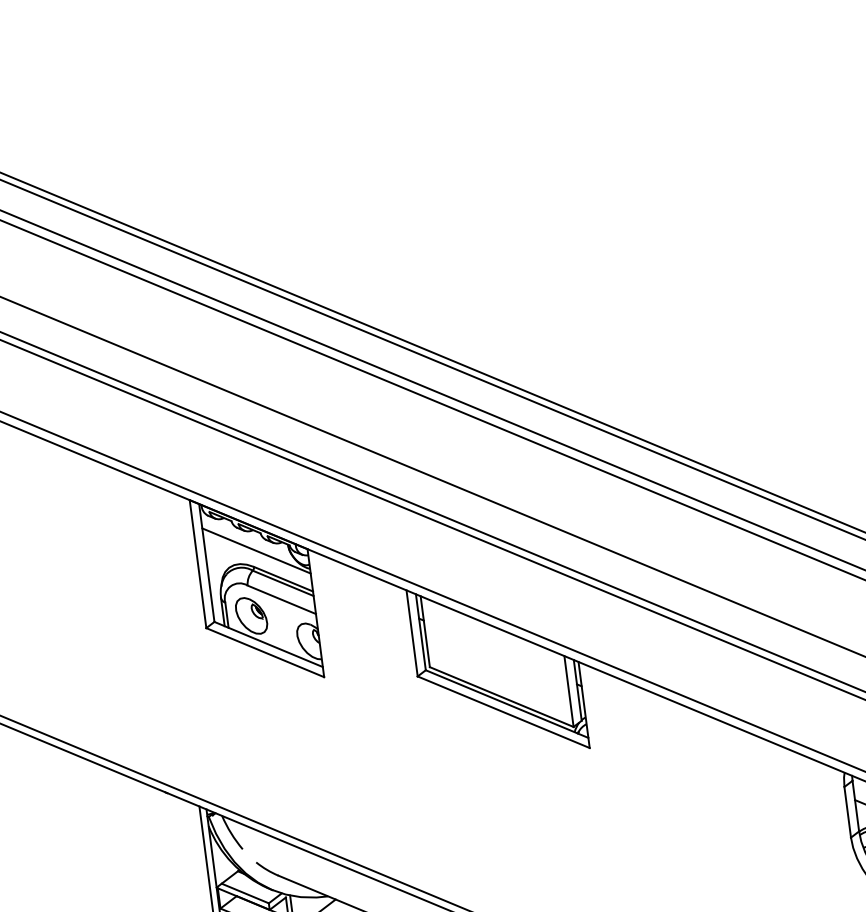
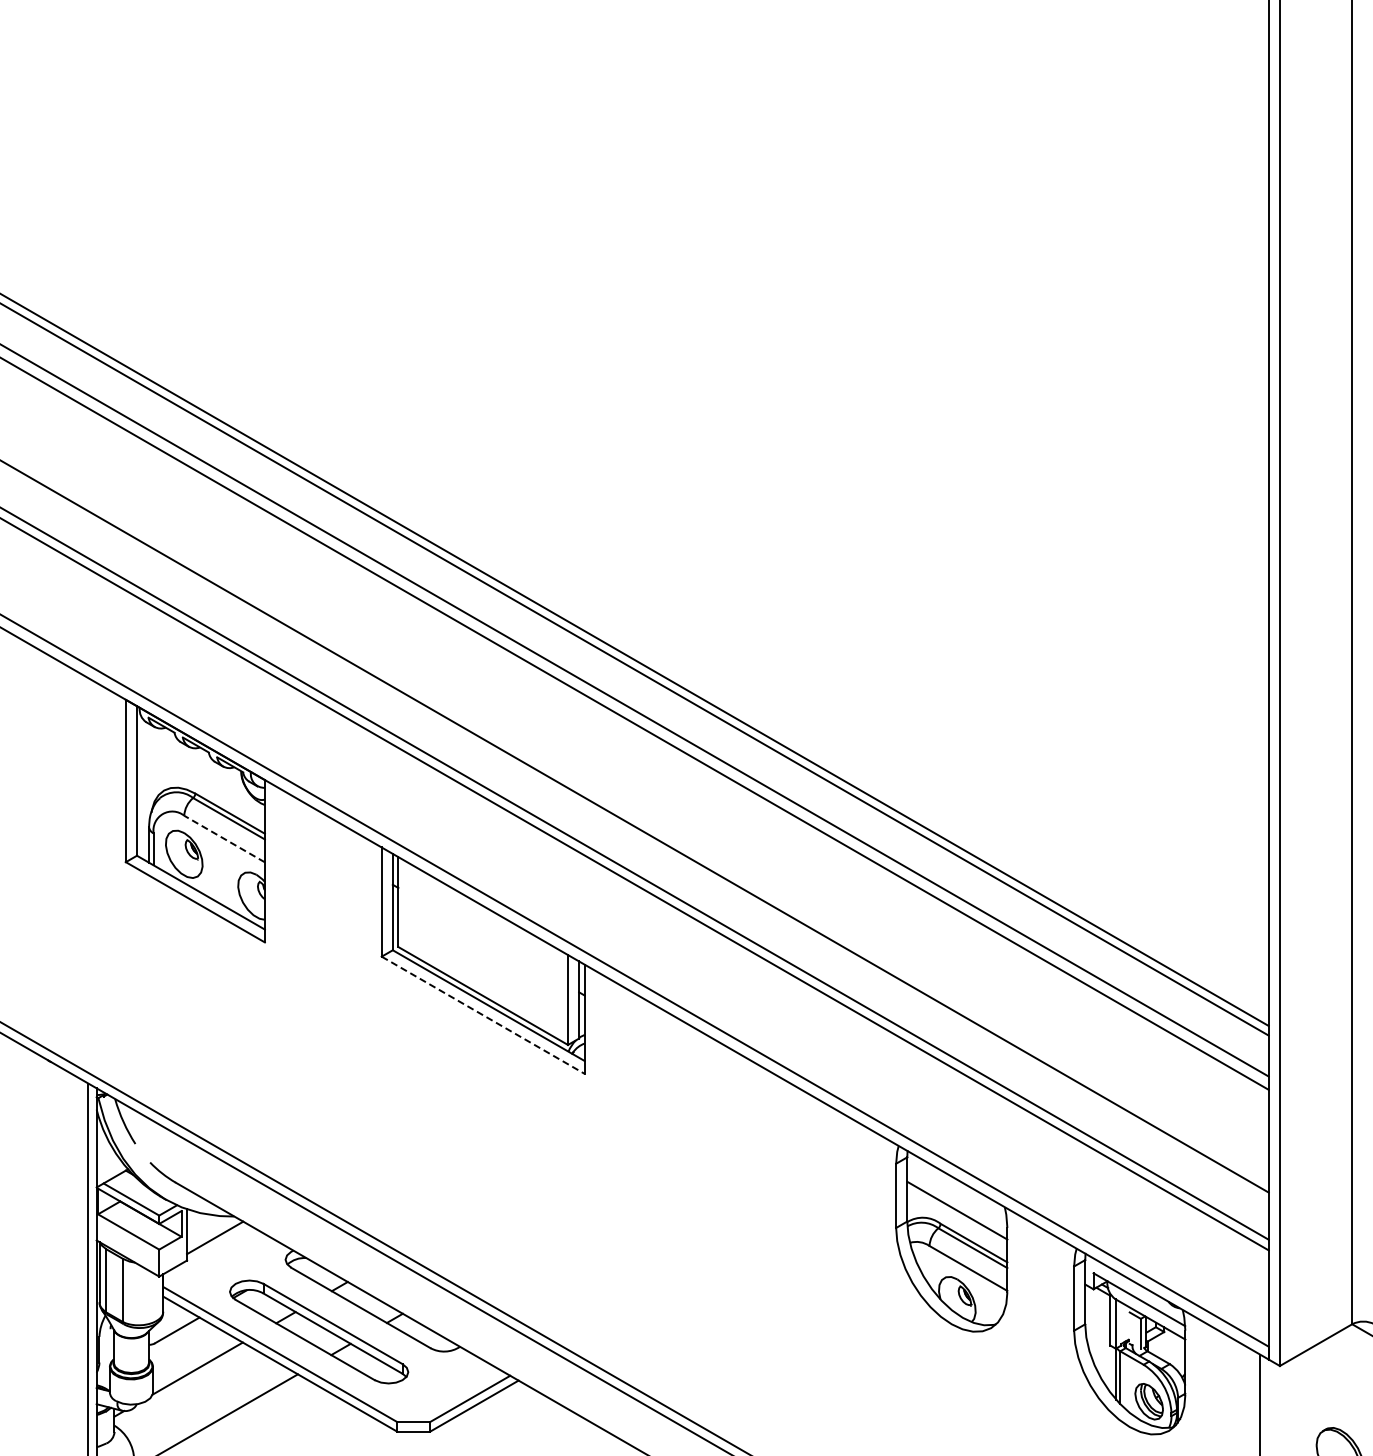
line: (256, 550) -> (200, 773), removed
line: (281, 600) -> (224, 839), solid -> dashed
line: (503, 712) -> (483, 1015), solid -> dashed

